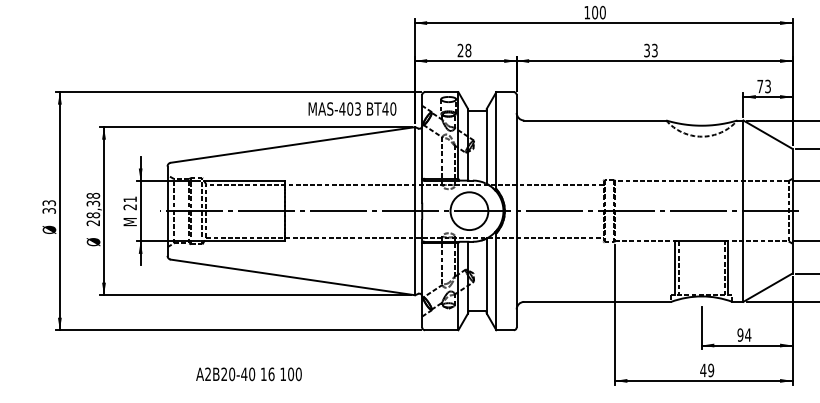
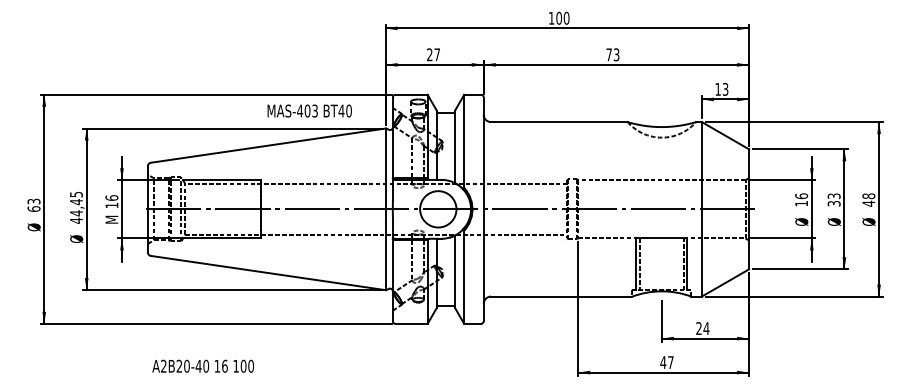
text: (468, 50) -> (437, 54), 28 -> 27
text: (646, 50) -> (608, 54), 33 -> 73
text: (759, 86) -> (717, 89), 73 -> 13
text: (352, 108) -> (309, 110), moved
text: (129, 203) -> (111, 201), 21 -> 16
text: (92, 209) -> (75, 207), 28,38 -> 44,45
text: (48, 210) -> (33, 208), 33 -> 63
text: (739, 335) -> (698, 328), 94 -> 24
text: (710, 370) -> (670, 362), 49 -> 47
text: (248, 373) -> (202, 365), moved

